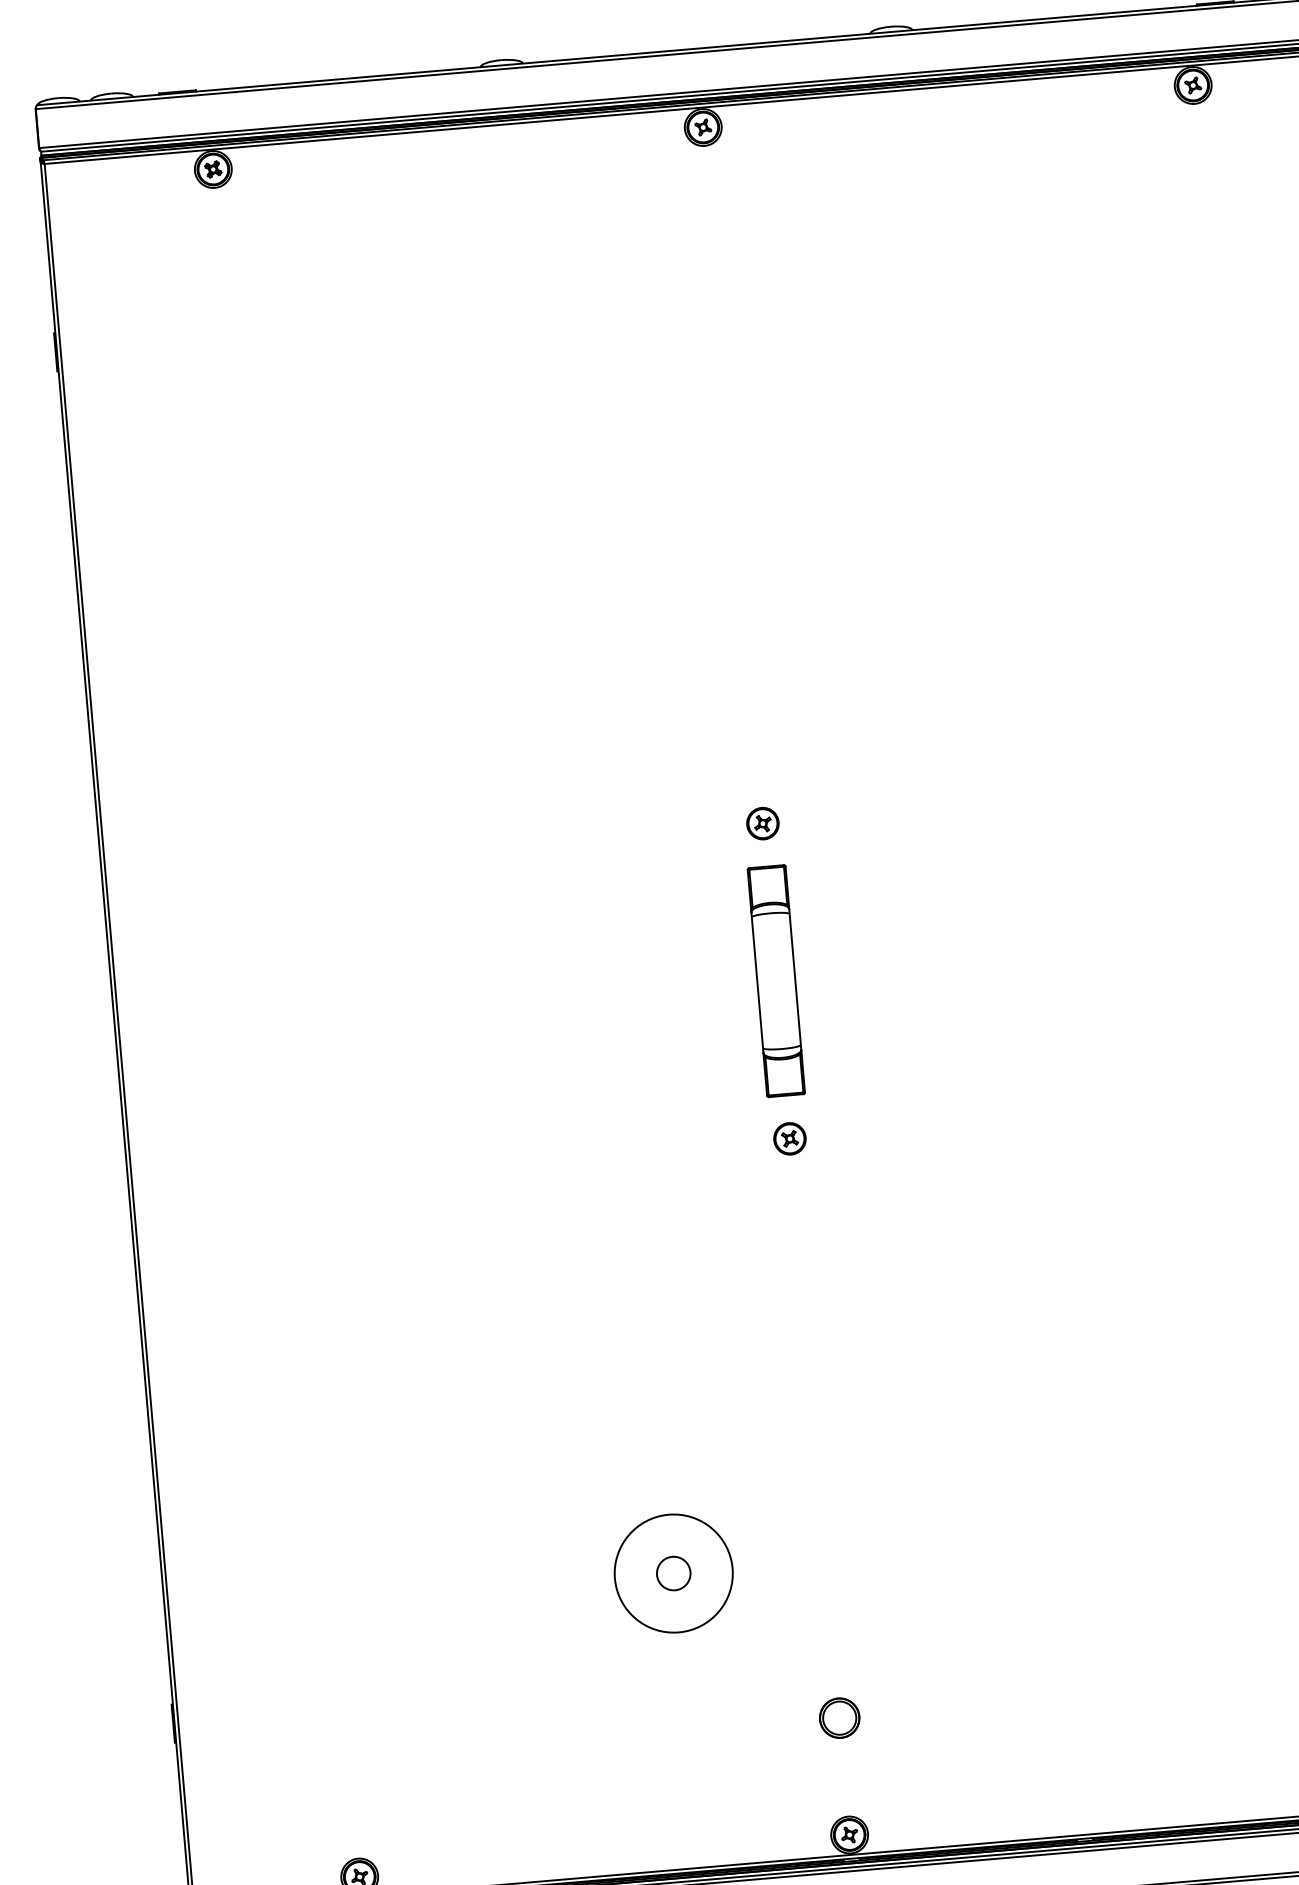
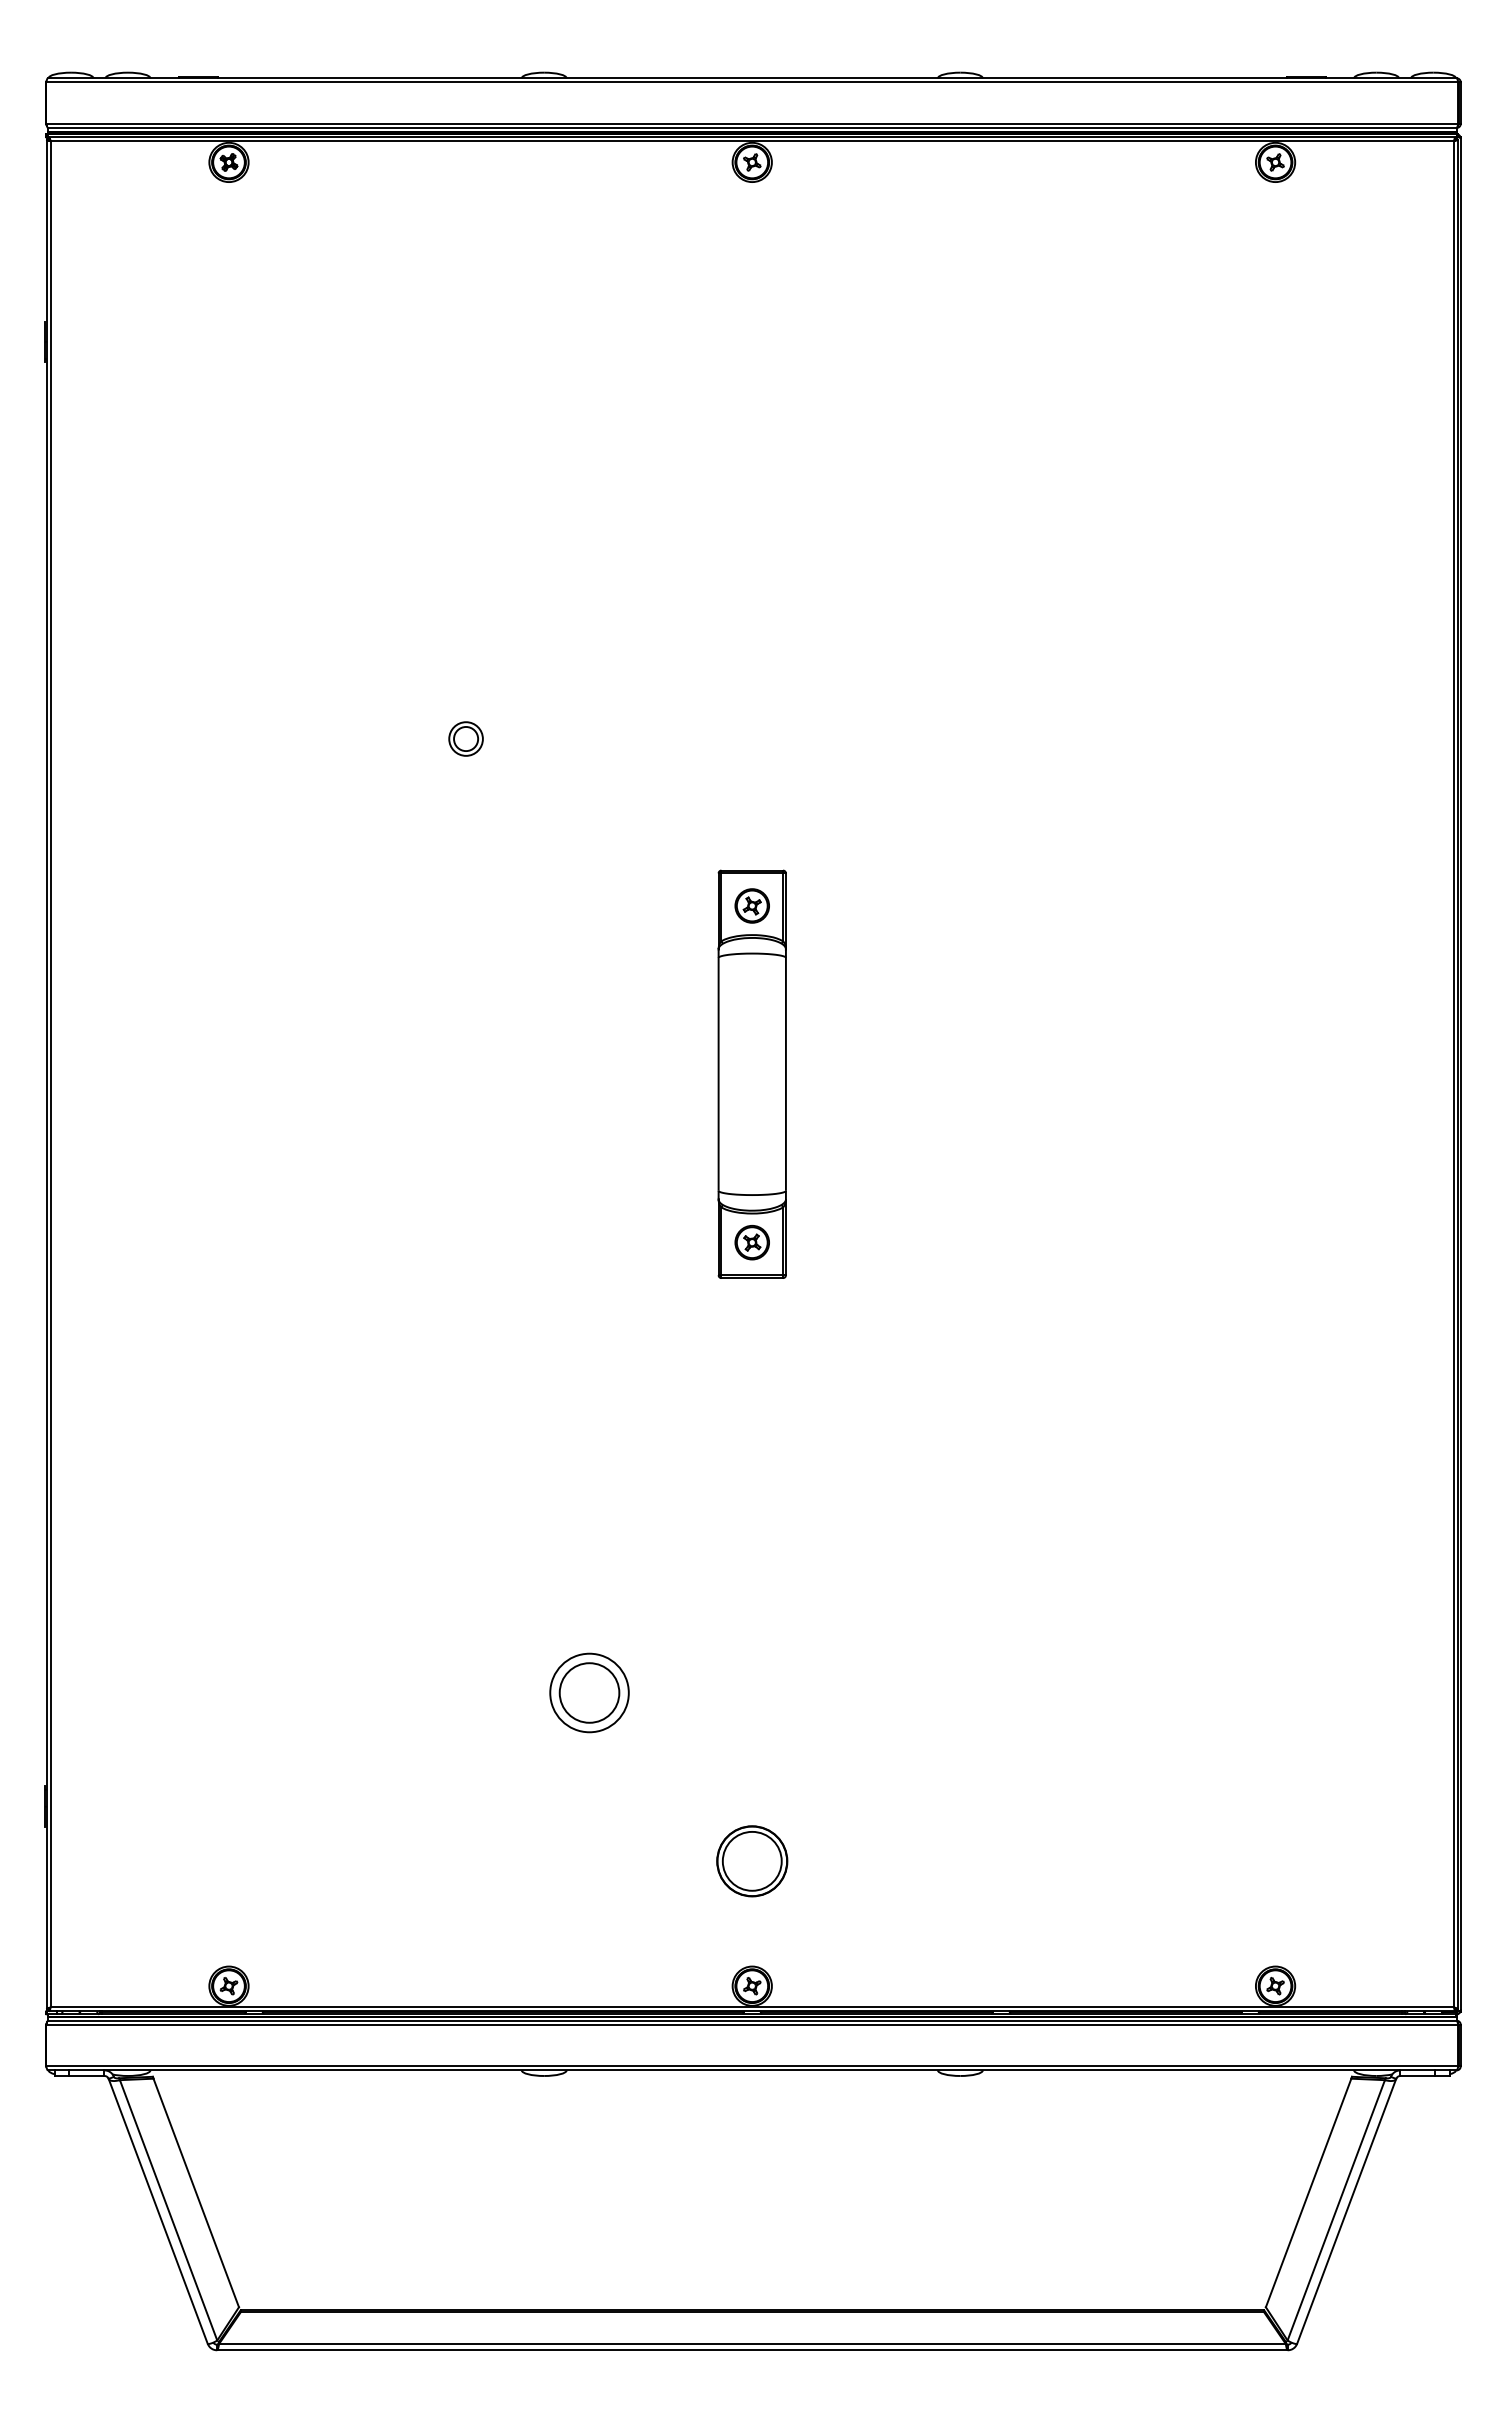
part: (481, 689) -> (465, 738), added
part: (775, 980) -> (751, 1073), size x1.67
circle: (673, 1573) -> (589, 1692), size x0.62
circle: (673, 1573) -> (589, 1692), size x1.67
part: (839, 1718) -> (752, 1861), size x1.67

